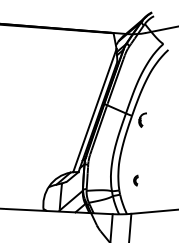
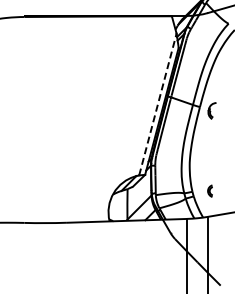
line: (95, 110) -> (158, 104), solid -> dashed
part: (135, 179) -> (209, 190), moved

